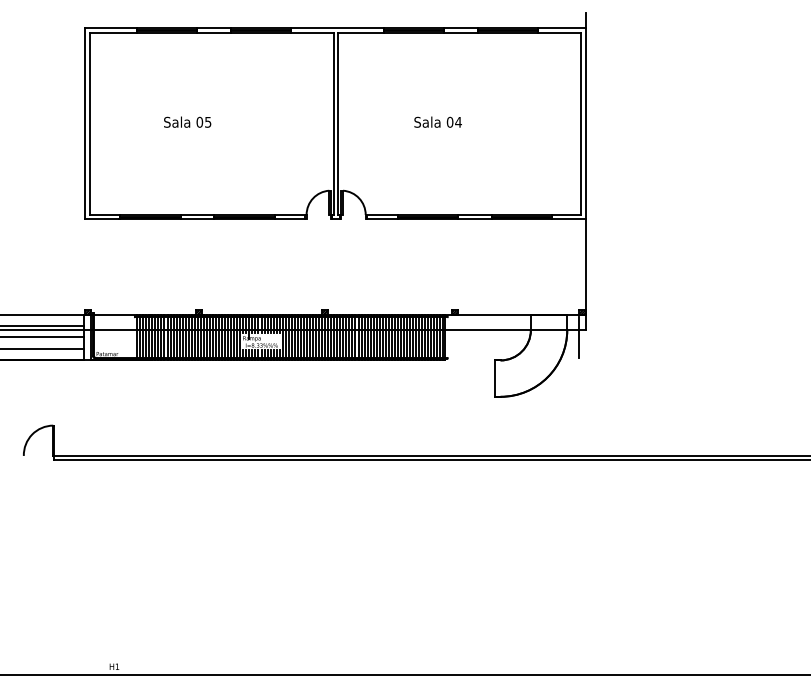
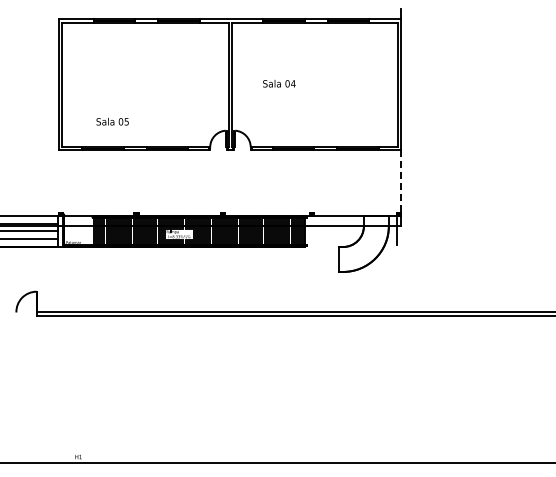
text: (187, 121) -> (112, 121), moved
text: (438, 121) -> (279, 83), moved
line: (585, 267) -> (401, 183), solid -> dashed

